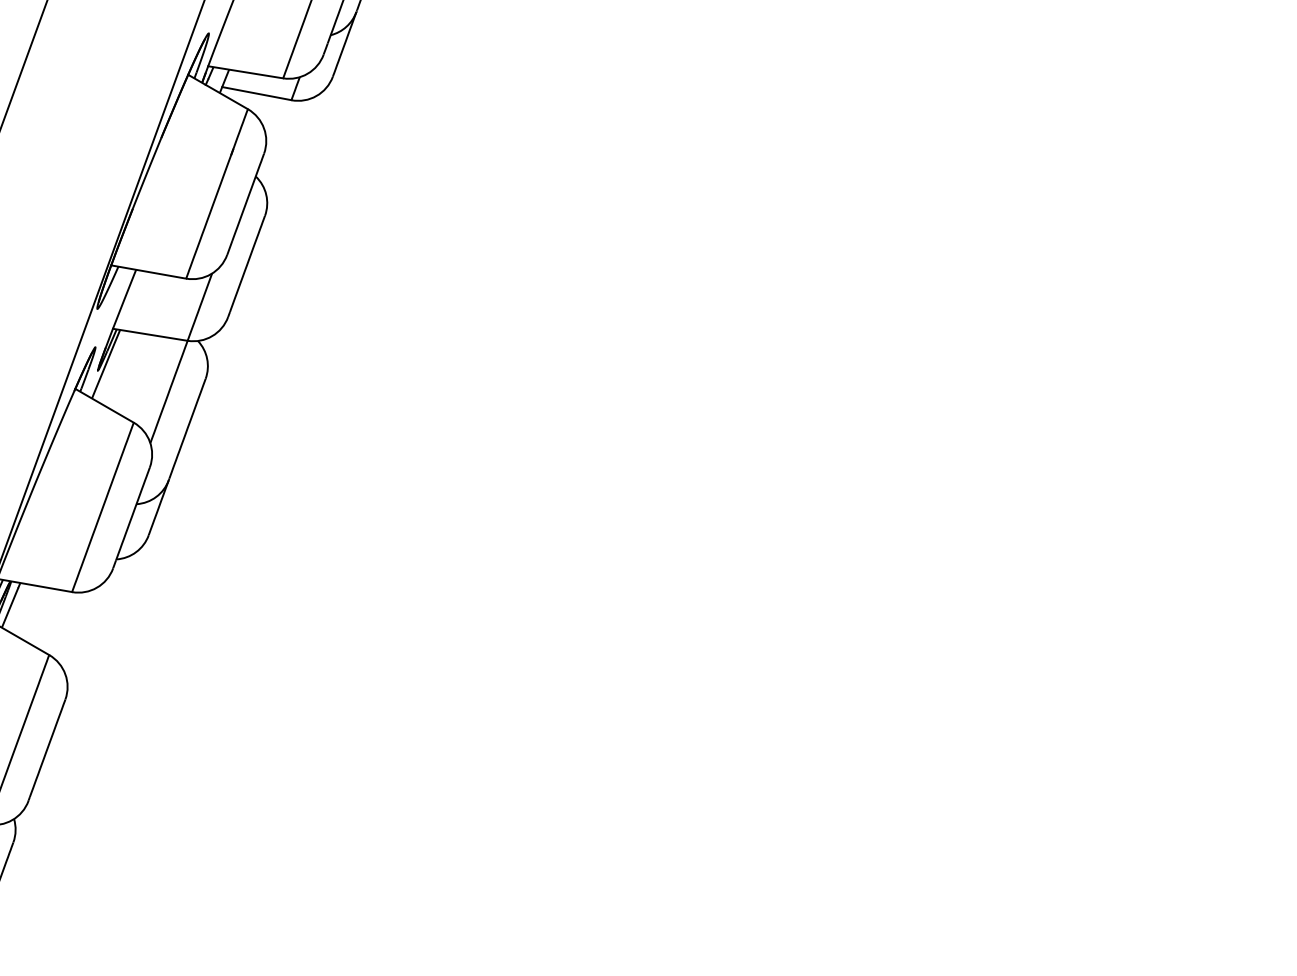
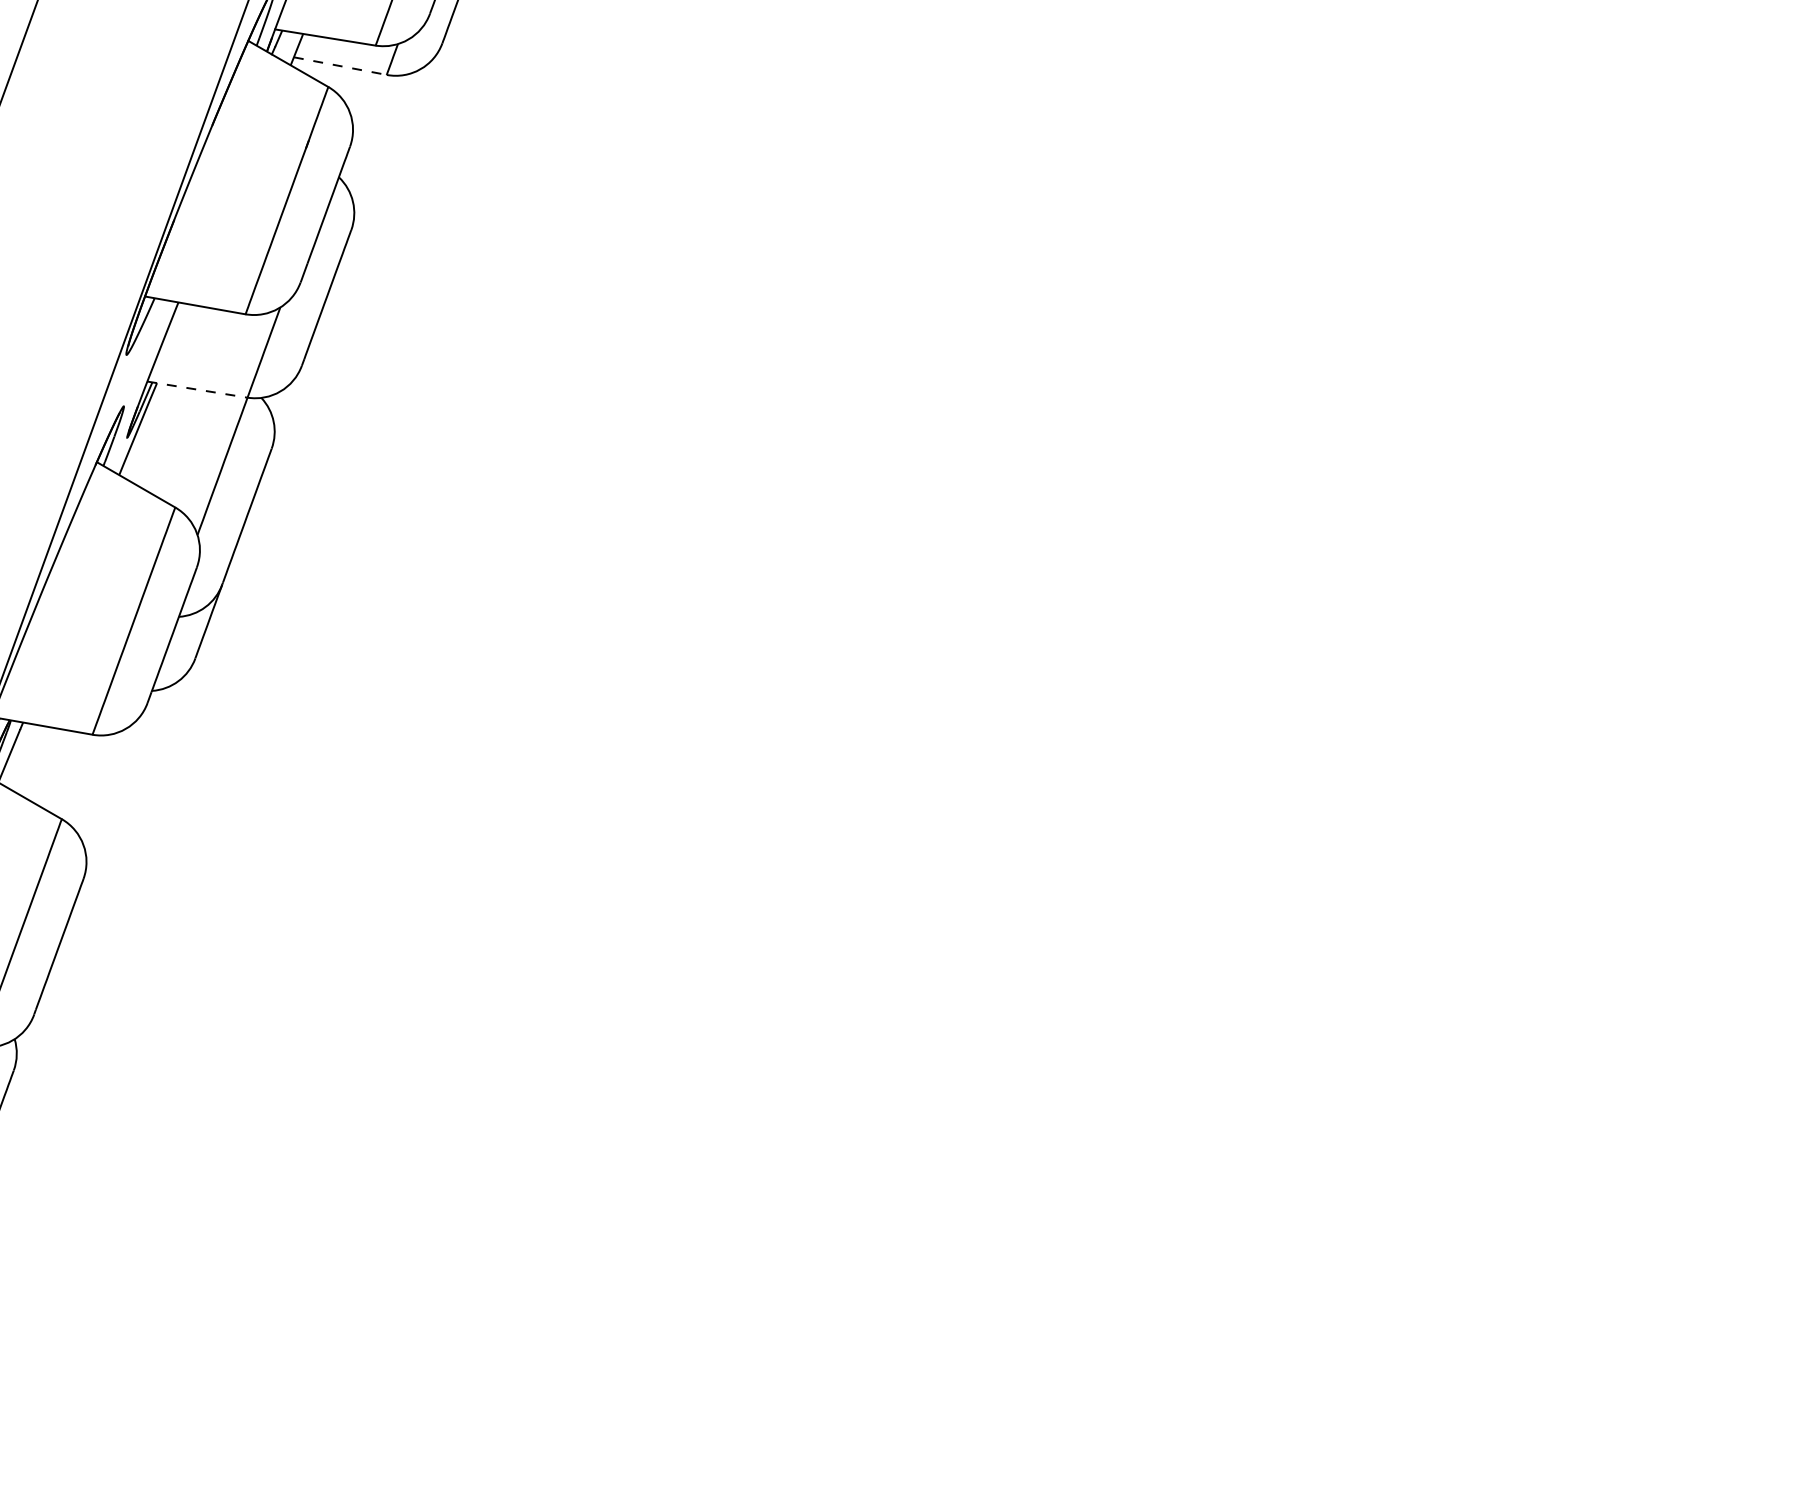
line: (256, 93) -> (340, 66), solid -> dashed
line: (150, 334) -> (197, 389), solid -> dashed

